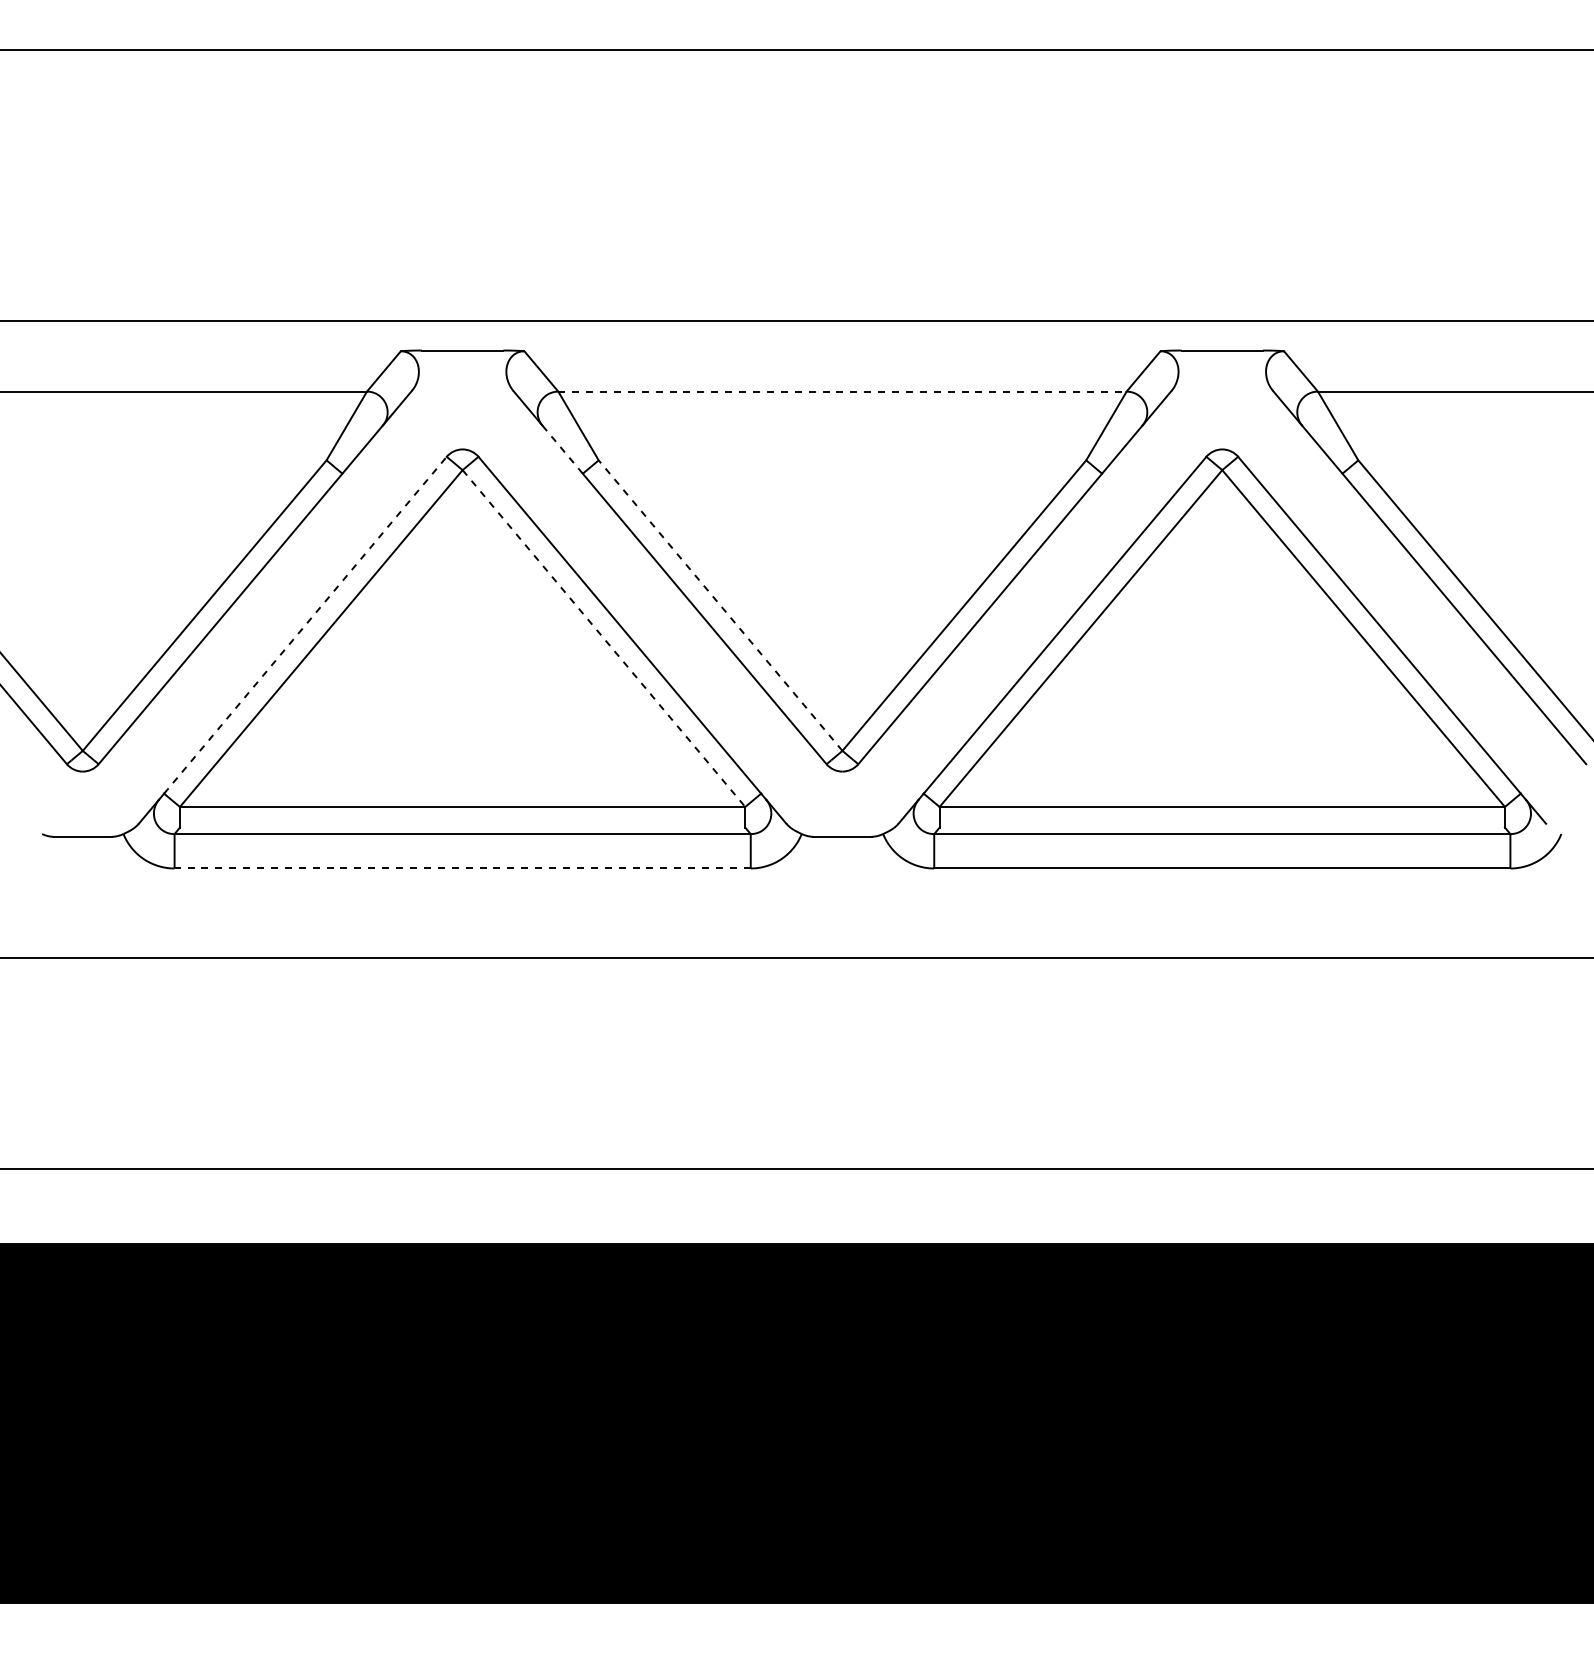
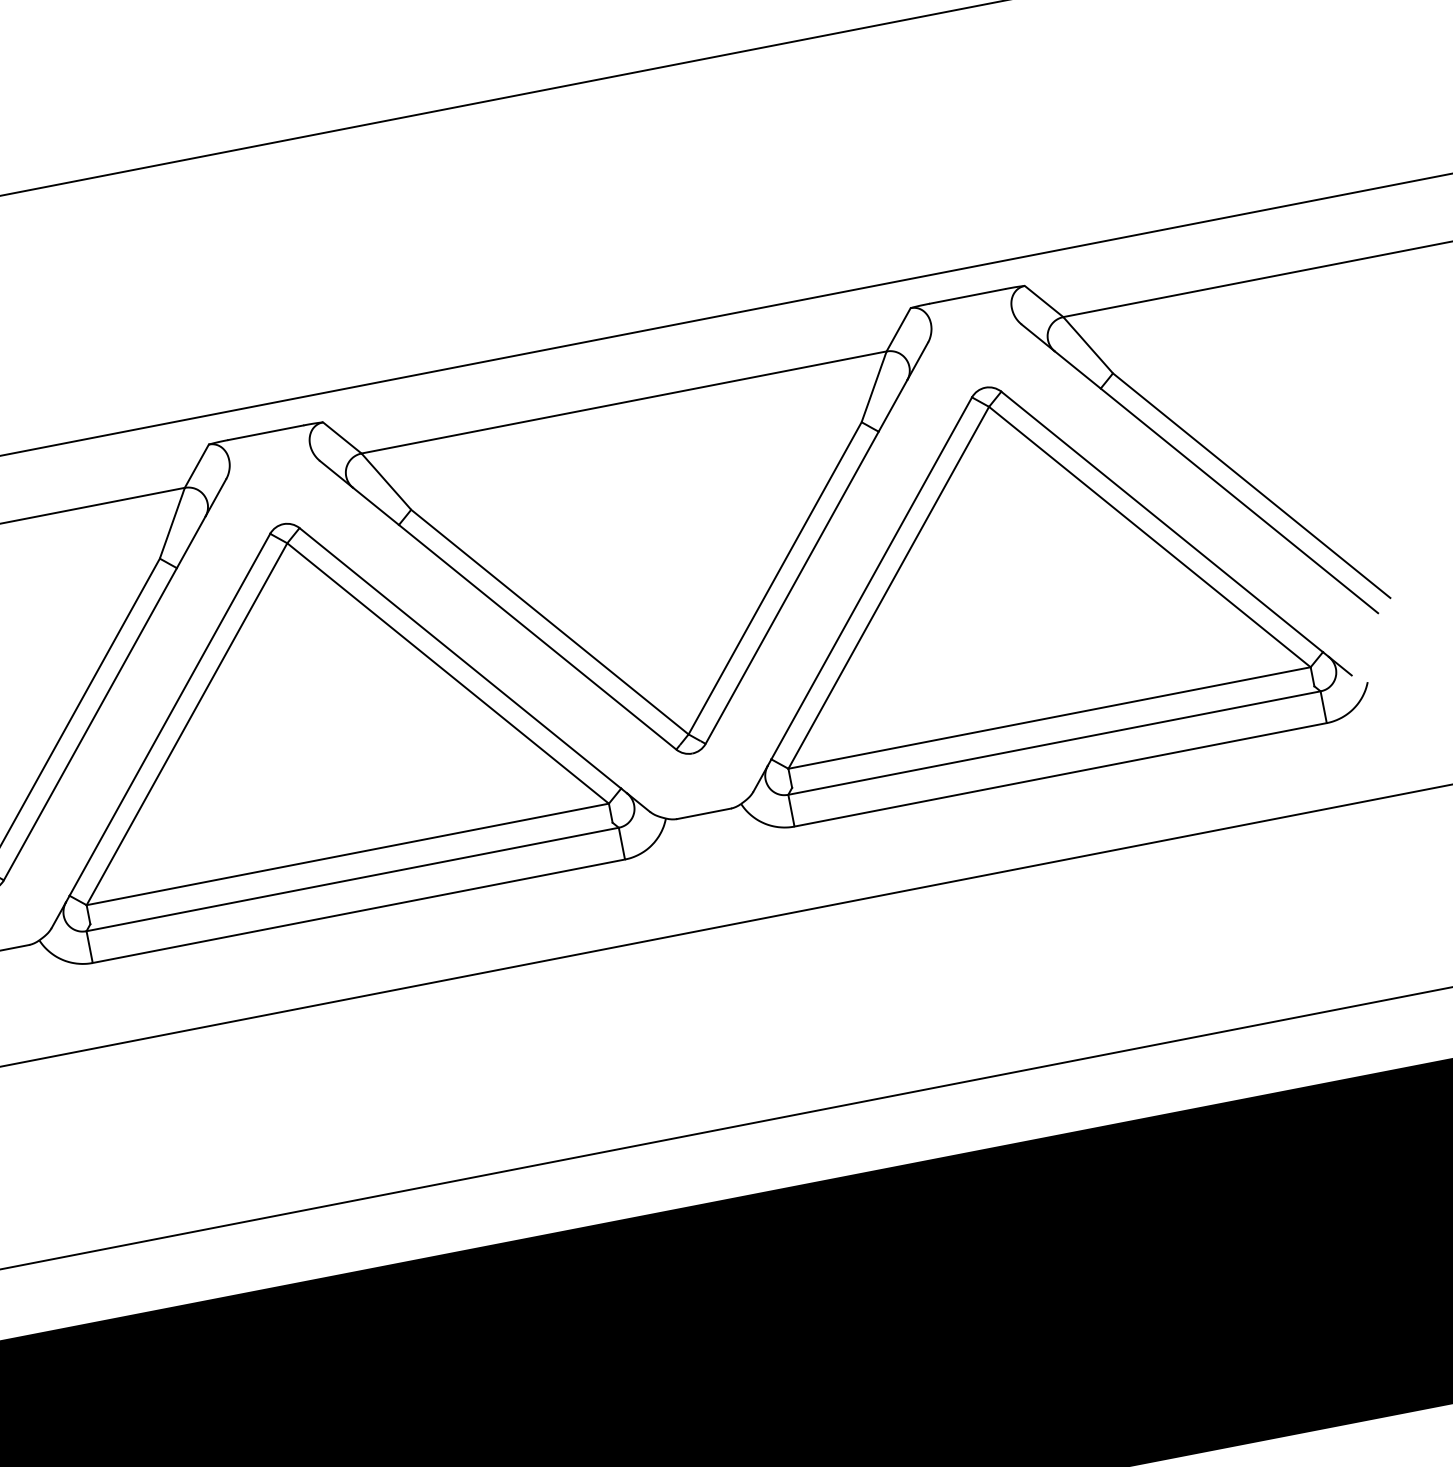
line: (842, 391) -> (624, 402), dashed -> solid
line: (562, 449) -> (375, 506), dashed -> solid
line: (720, 605) -> (549, 622), dashed -> solid
line: (305, 625) -> (170, 715), dashed -> solid
line: (603, 638) -> (447, 673), dashed -> solid
line: (462, 868) -> (358, 911), dashed -> solid

